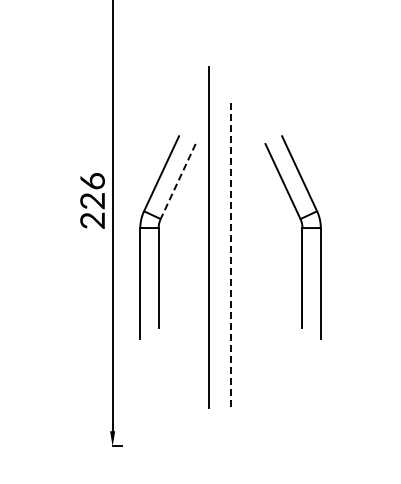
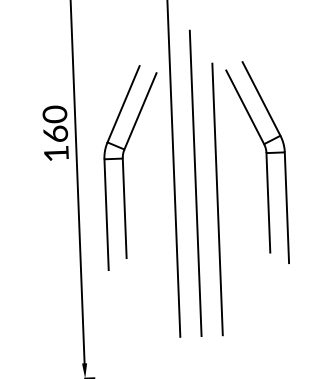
line: (177, 181) -> (139, 111), dashed -> solid
text: (92, 200) -> (55, 133), 226 -> 160
line: (230, 255) -> (195, 183), dashed -> solid
line: (251, 272) -> (217, 199), added

